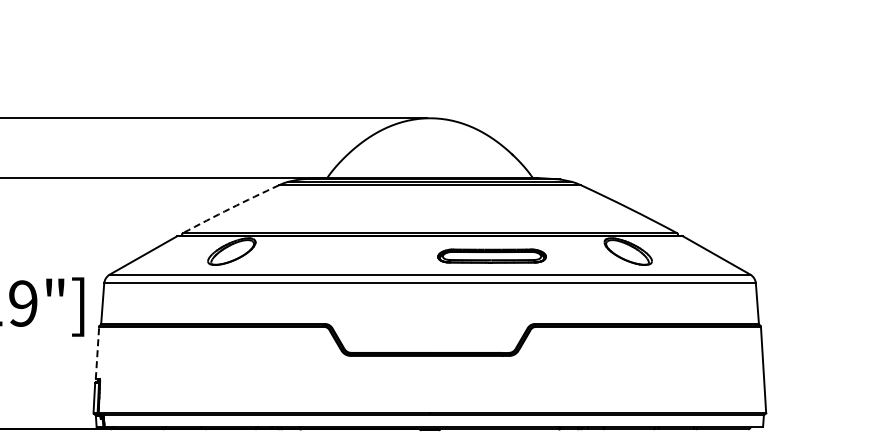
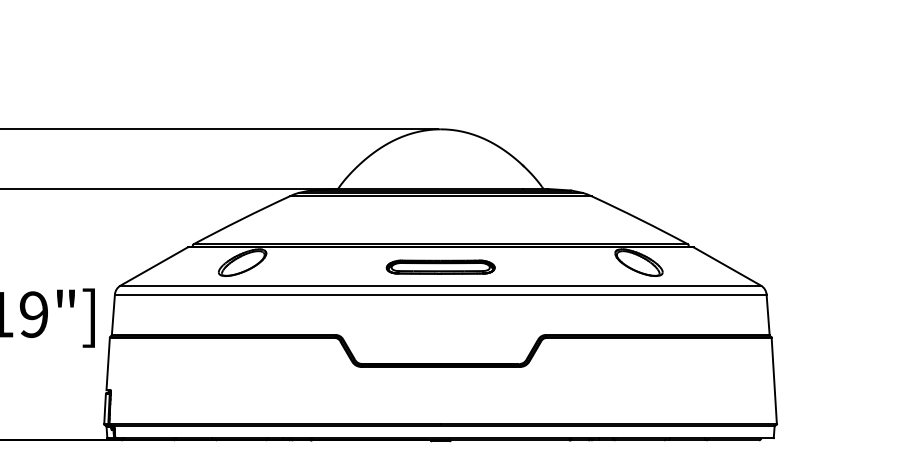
arc: (230, 208) -> (241, 219), dashed -> solid
part: (491, 255) -> (440, 266), moved
line: (97, 352) -> (108, 363), dashed -> solid

